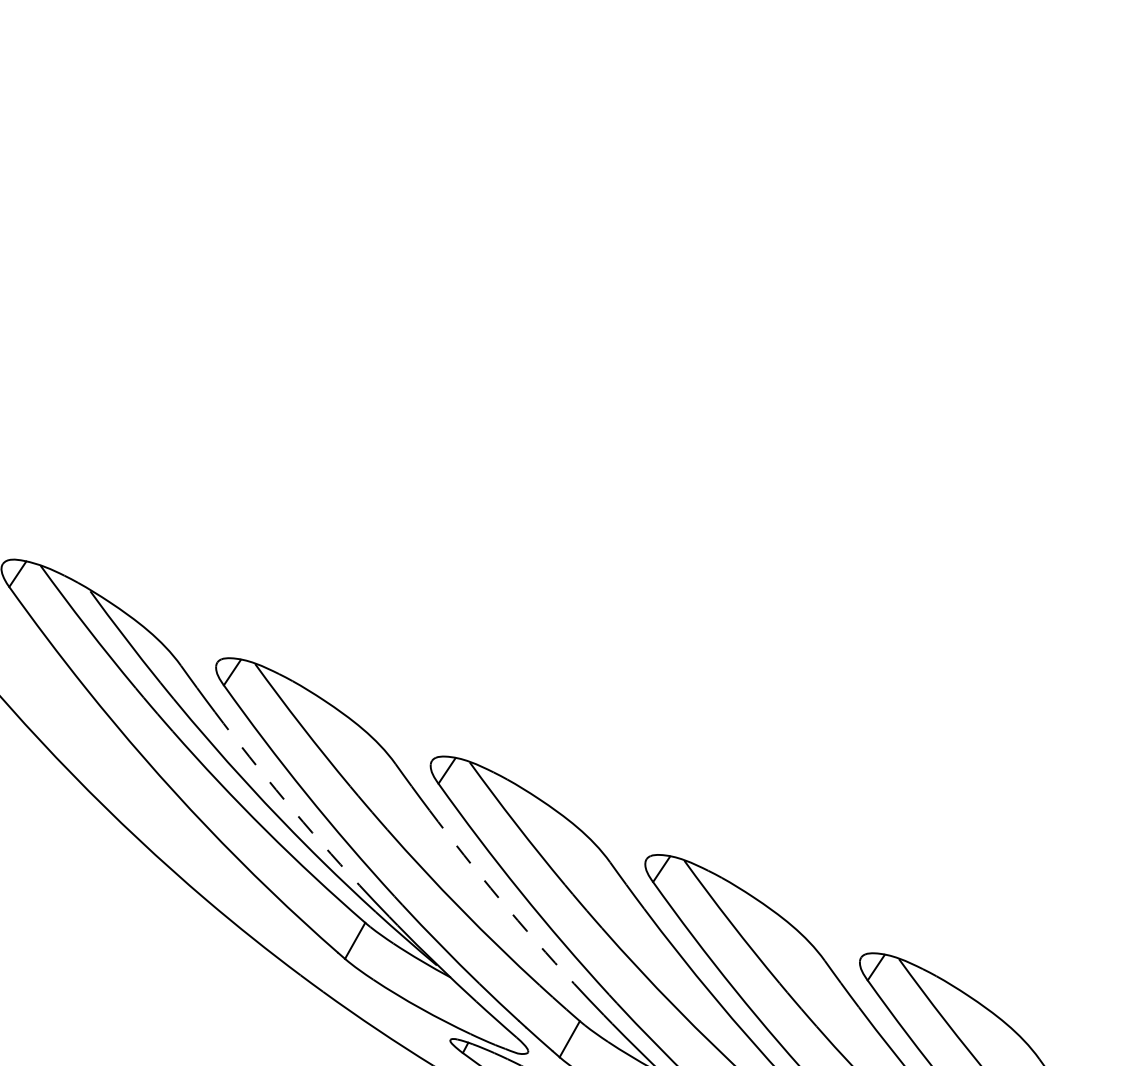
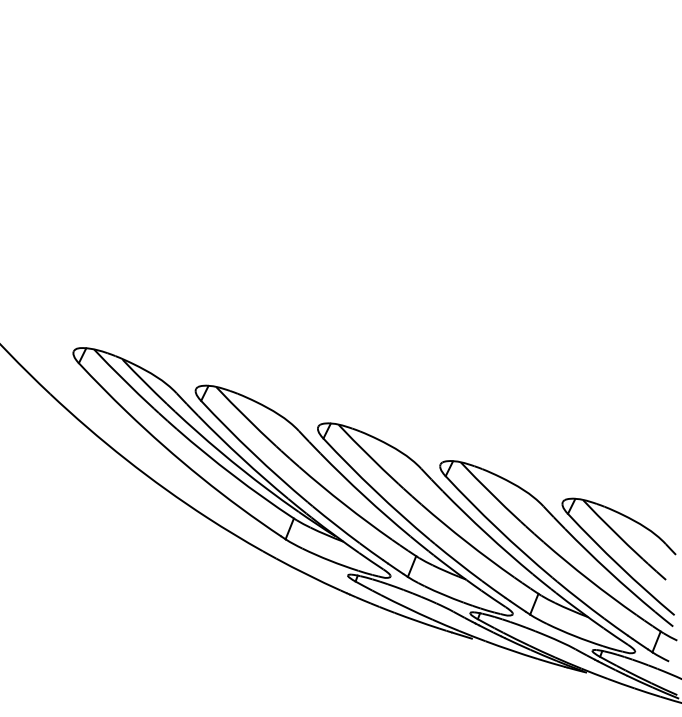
arc: (285, 800) -> (242, 458), dashed -> solid
arc: (499, 899) -> (364, 496), dashed -> solid

